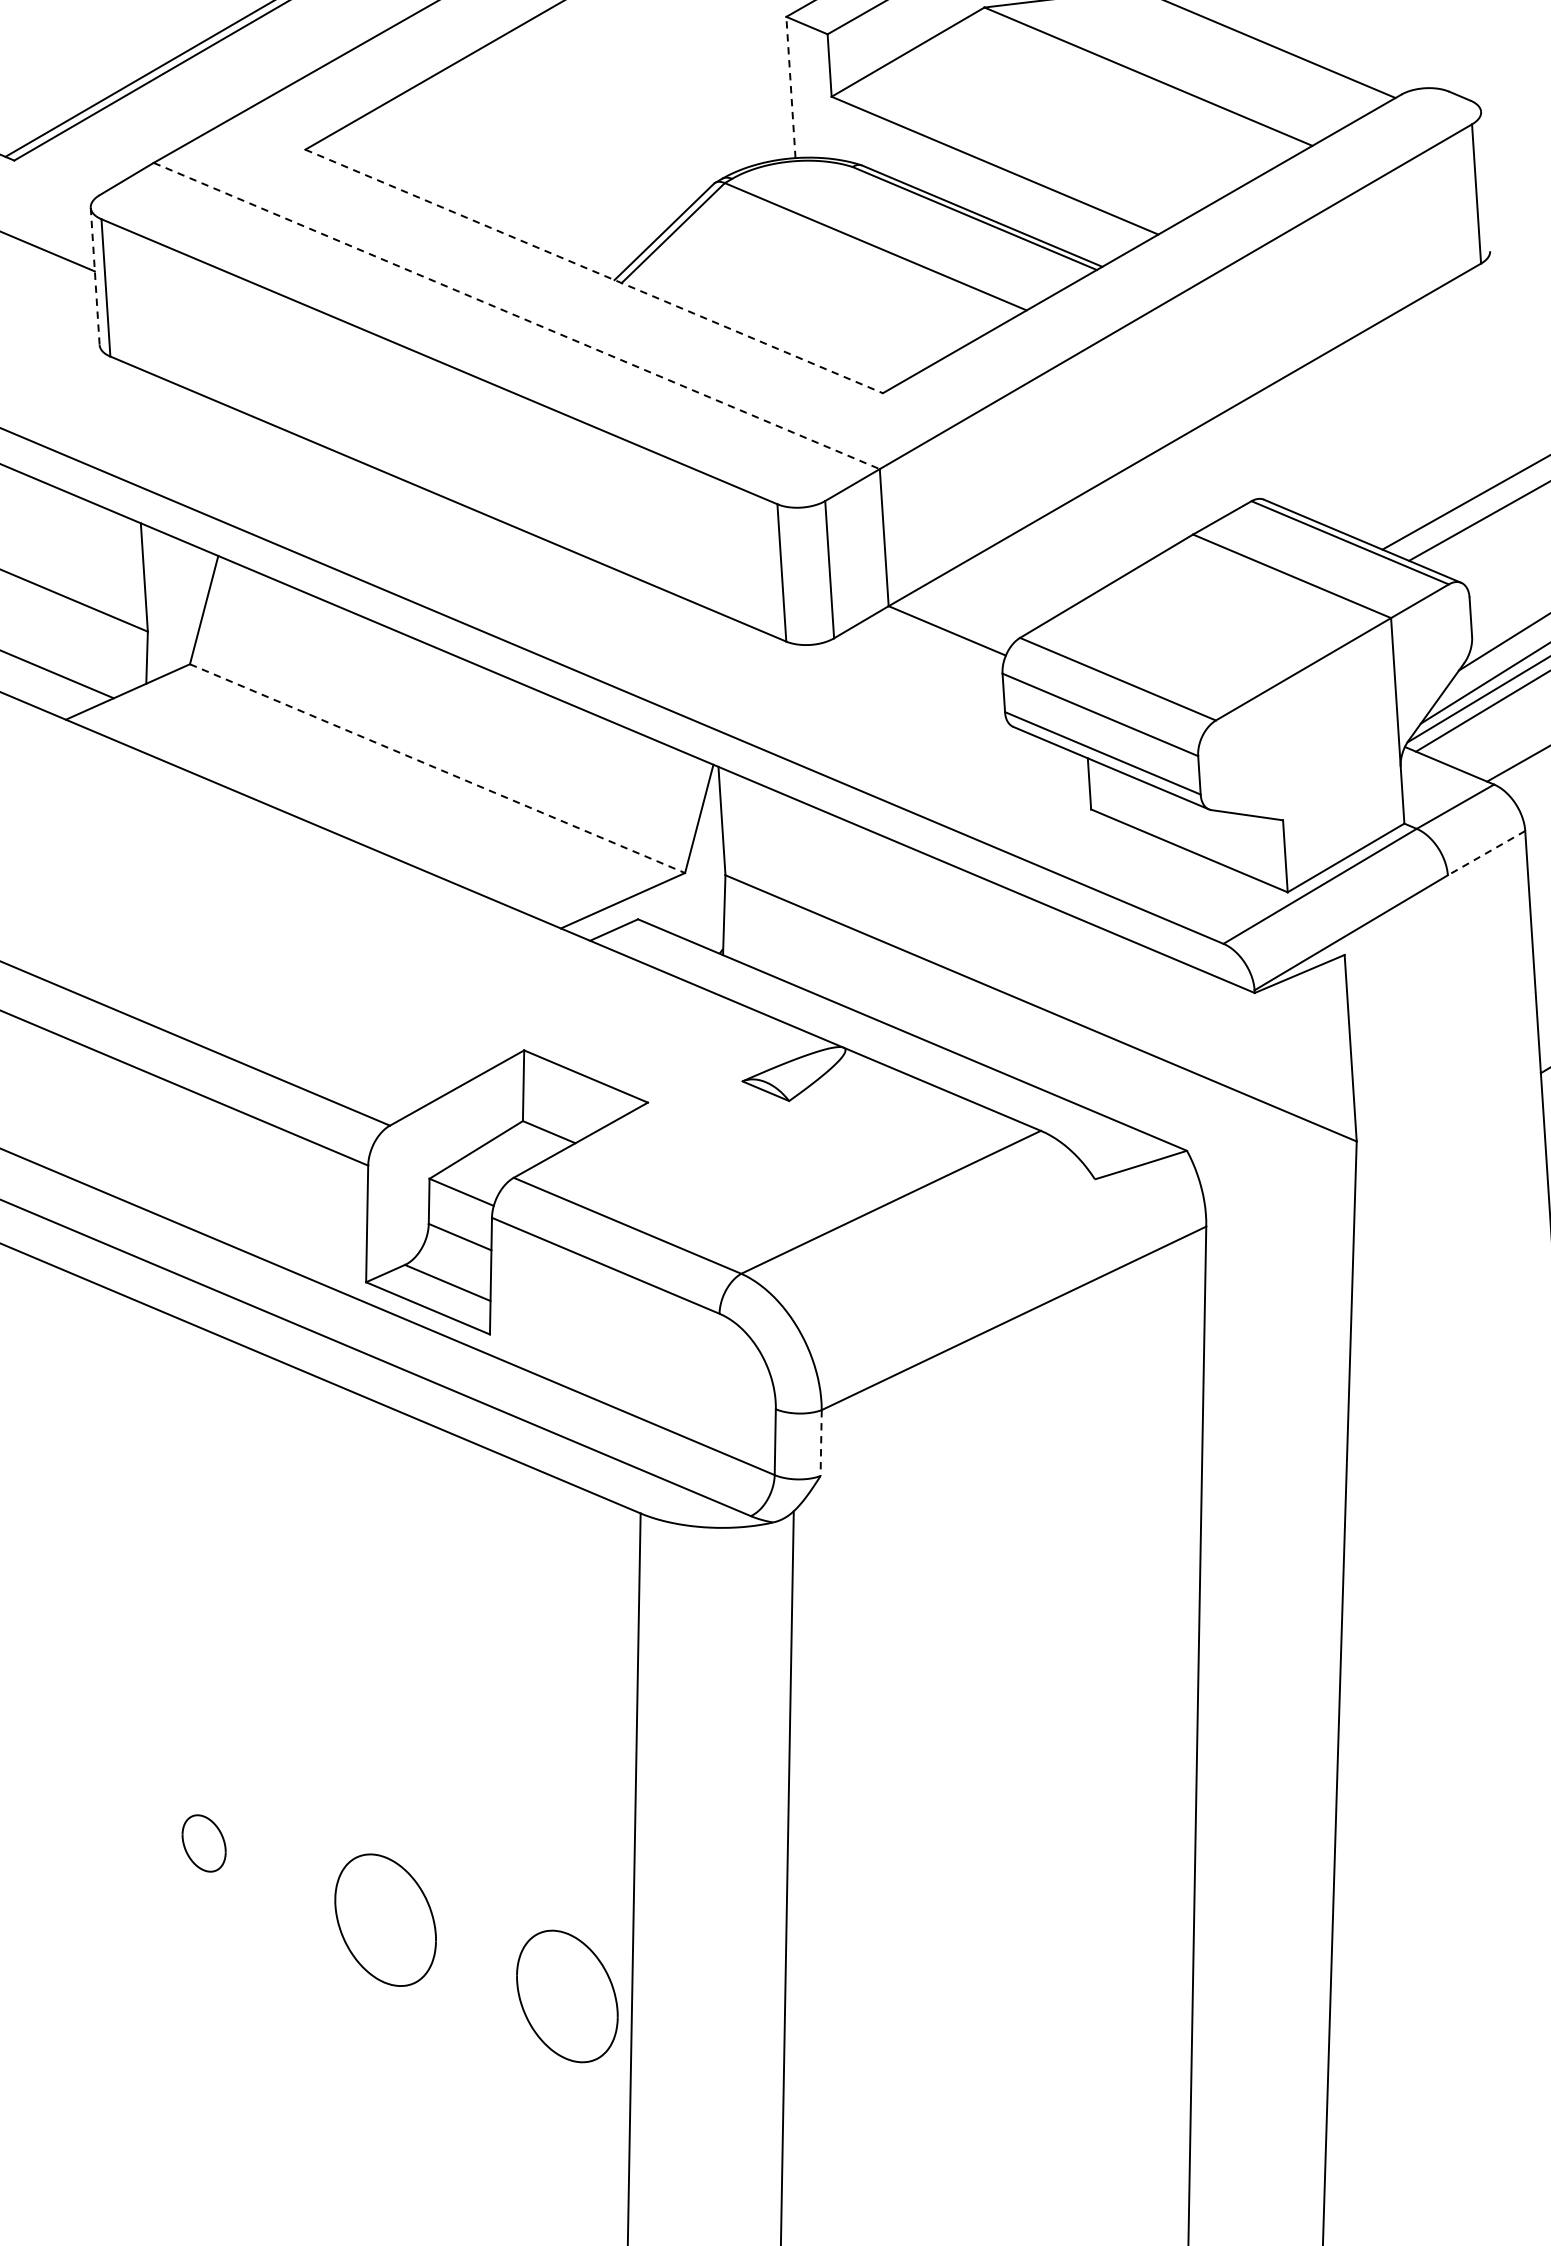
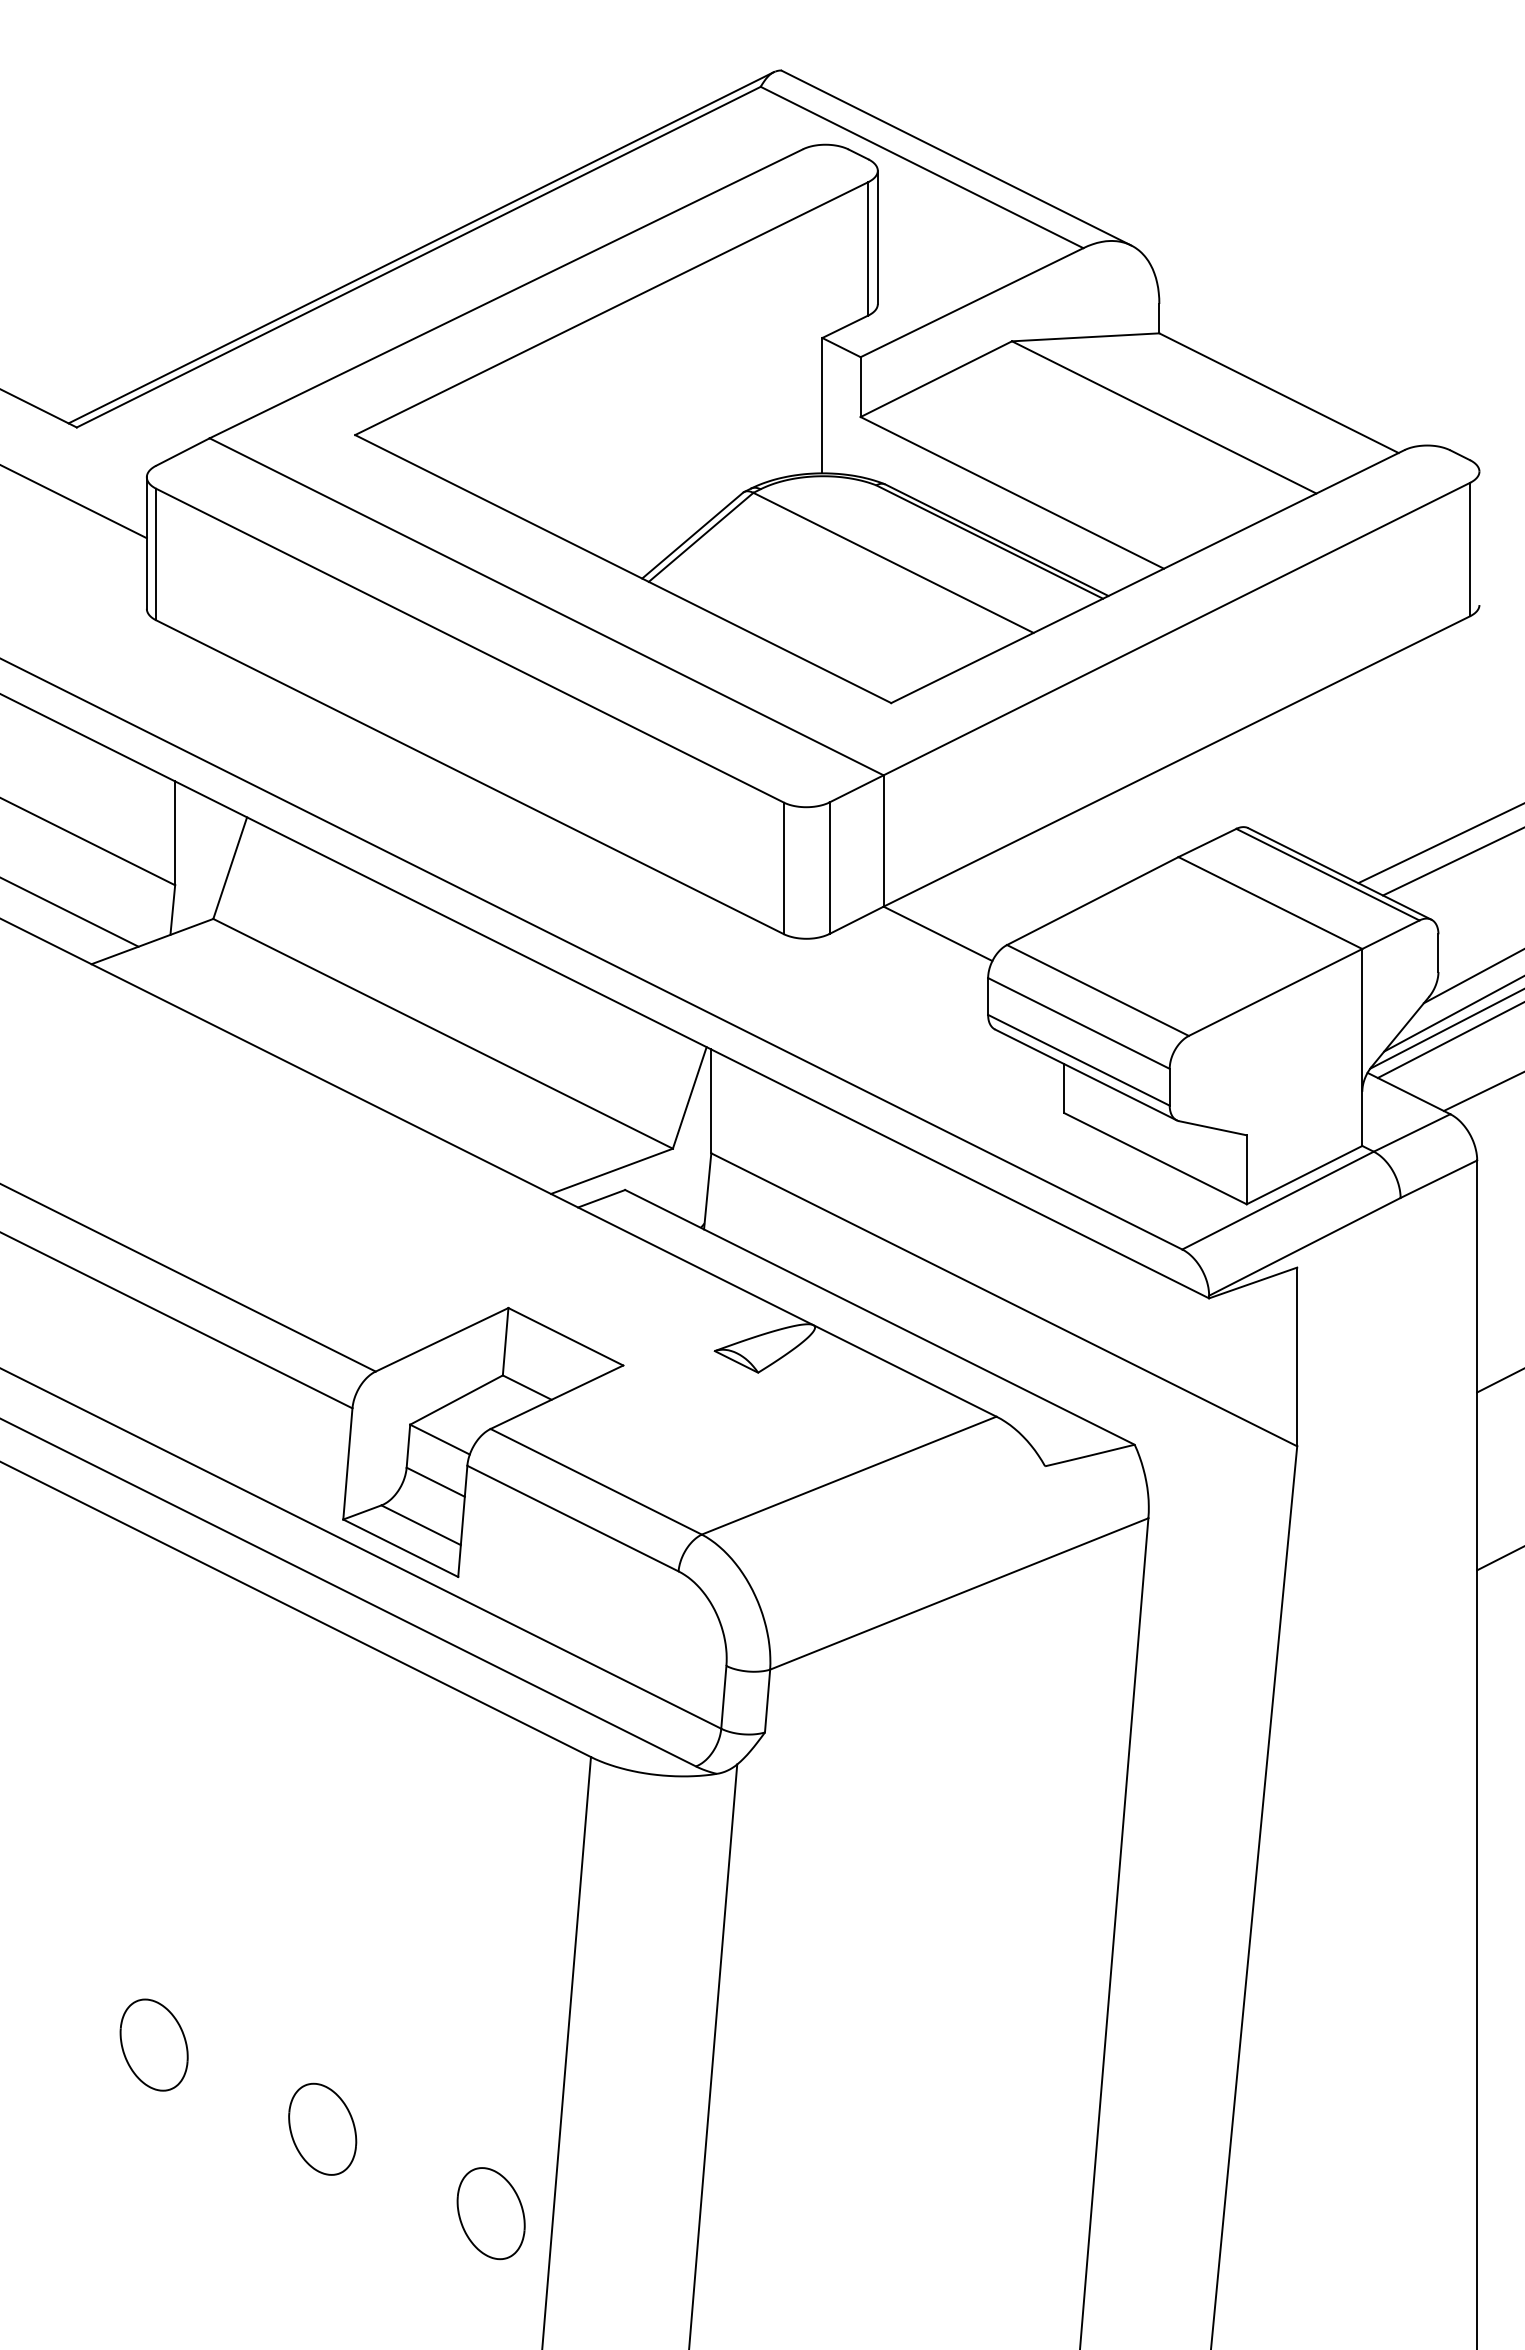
line: (791, 87) -> (822, 405), dashed -> solid
line: (594, 271) -> (623, 569), dashed -> solid
line: (94, 276) -> (146, 543), dashed -> solid
line: (516, 315) -> (546, 606), dashed -> solid
line: (437, 768) -> (443, 1033), dashed -> solid
line: (1486, 853) -> (1438, 1179), dashed -> solid
line: (821, 1443) -> (767, 1701), dashed -> solid
part: (203, 1842) -> (153, 2044), size x1.67
part: (385, 1919) -> (322, 2128), size x0.71
part: (566, 1996) -> (490, 2213), size x0.71

